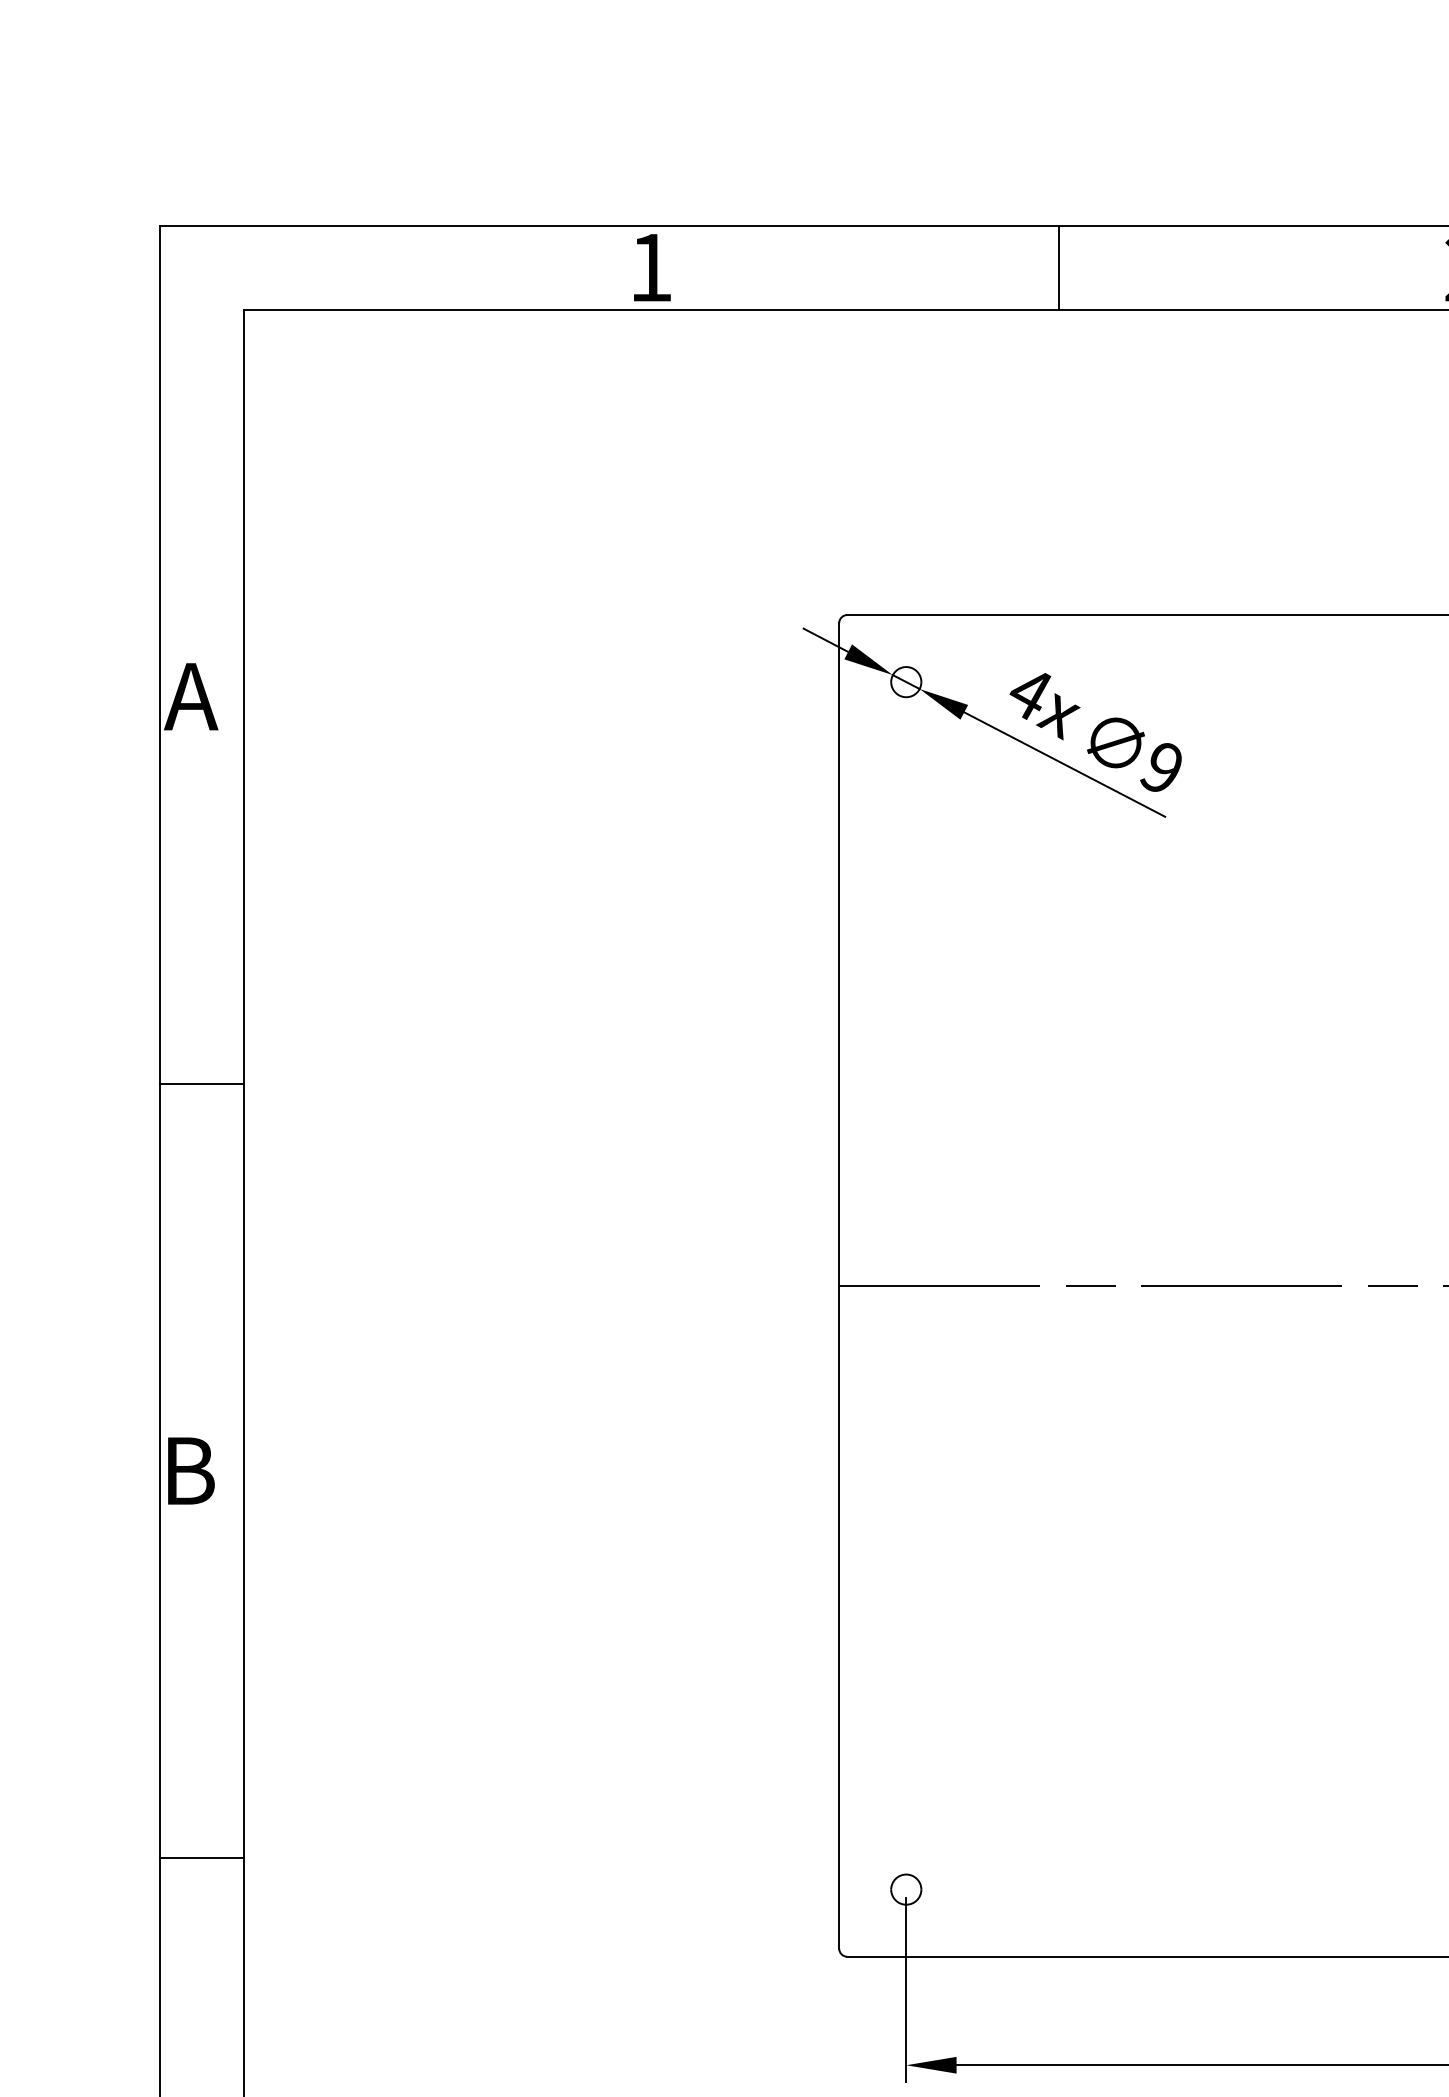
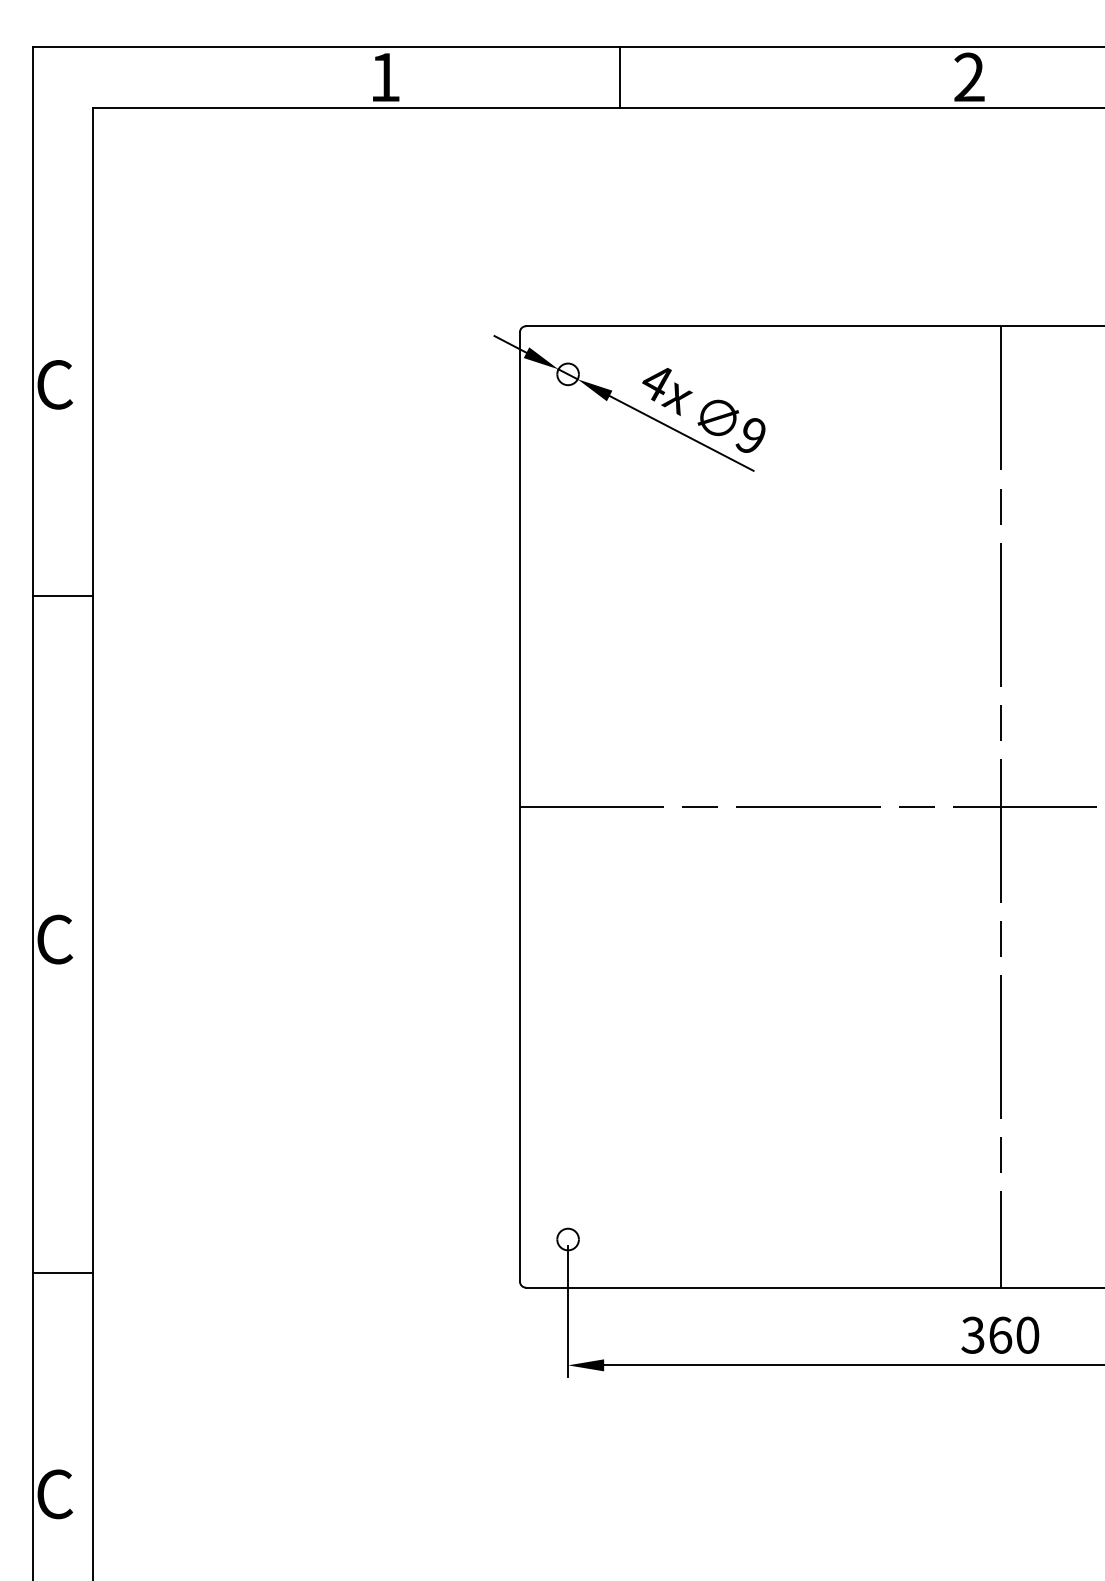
line: (1058, 267) -> (619, 77), moved
text: (190, 696) -> (55, 384), A -> C
line: (202, 1084) -> (63, 596), moved
text: (190, 1470) -> (55, 939), B -> C
line: (202, 1858) -> (63, 1273), moved

